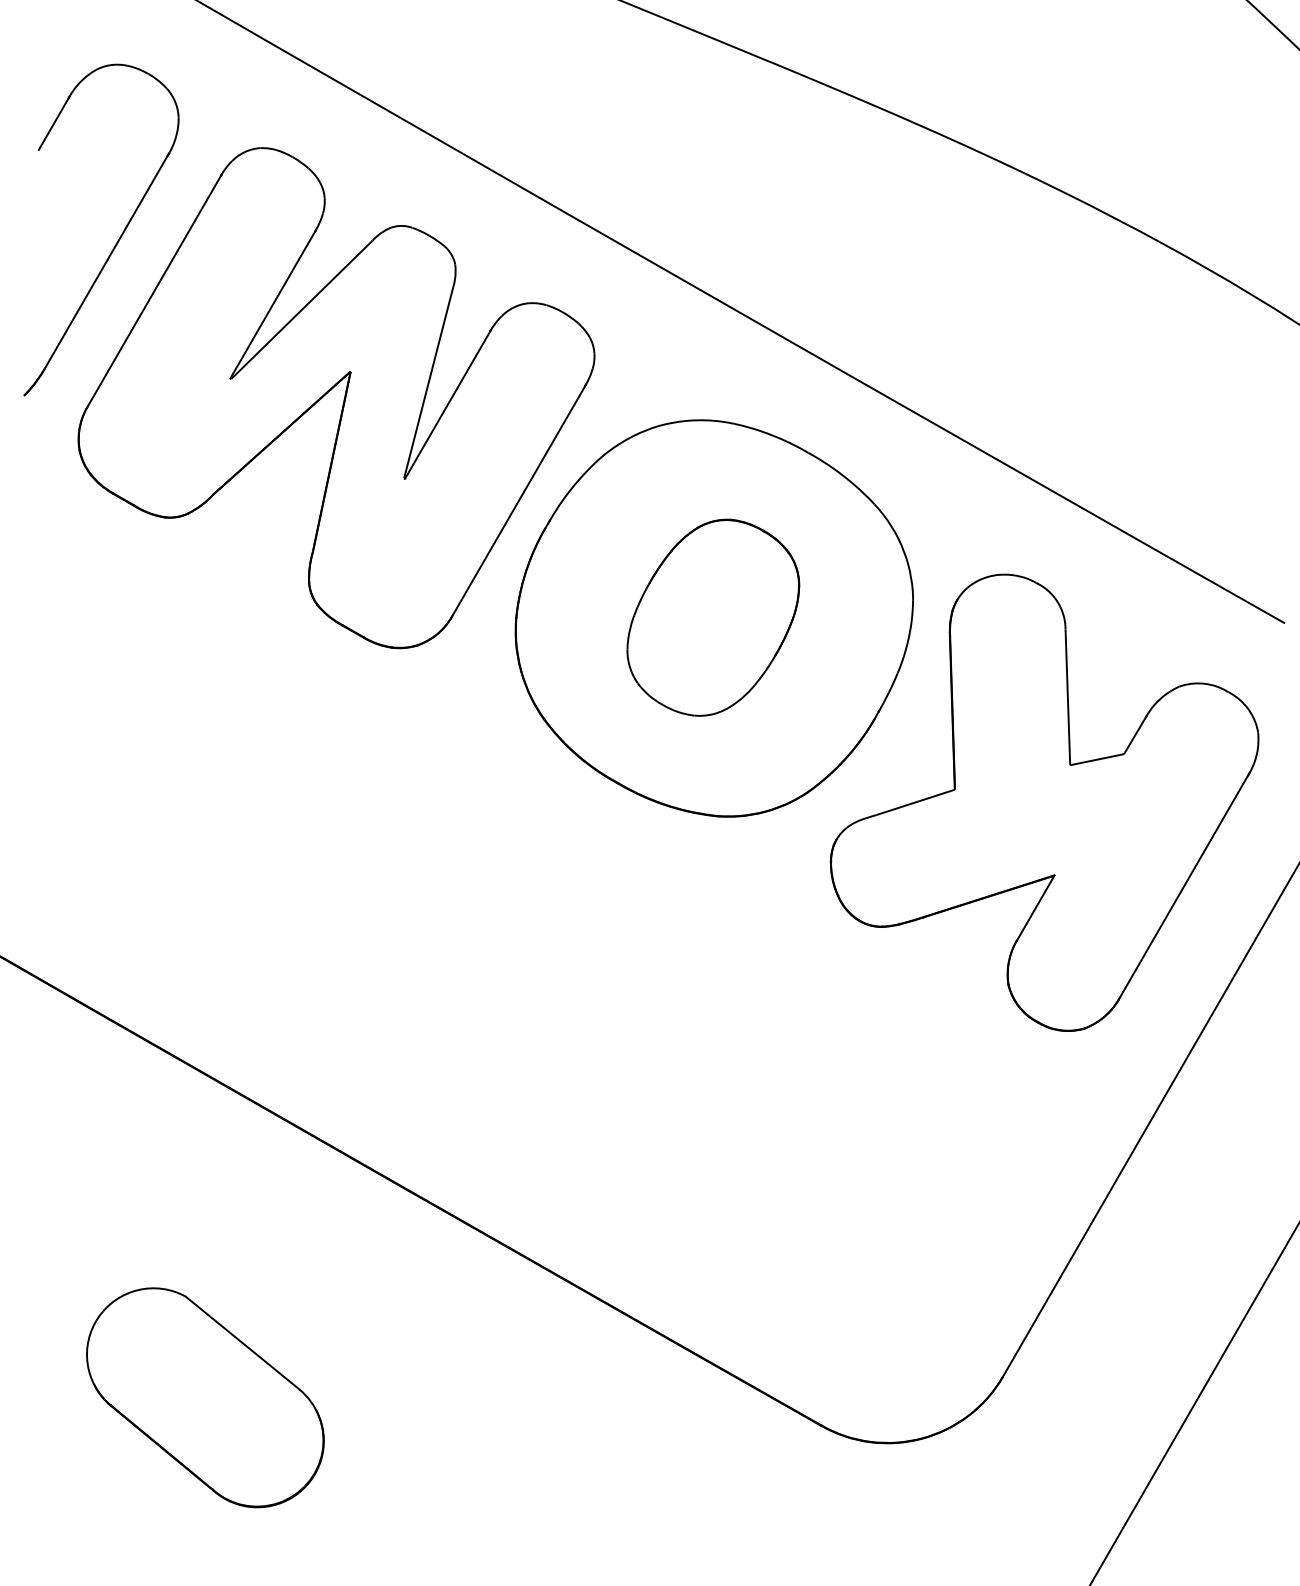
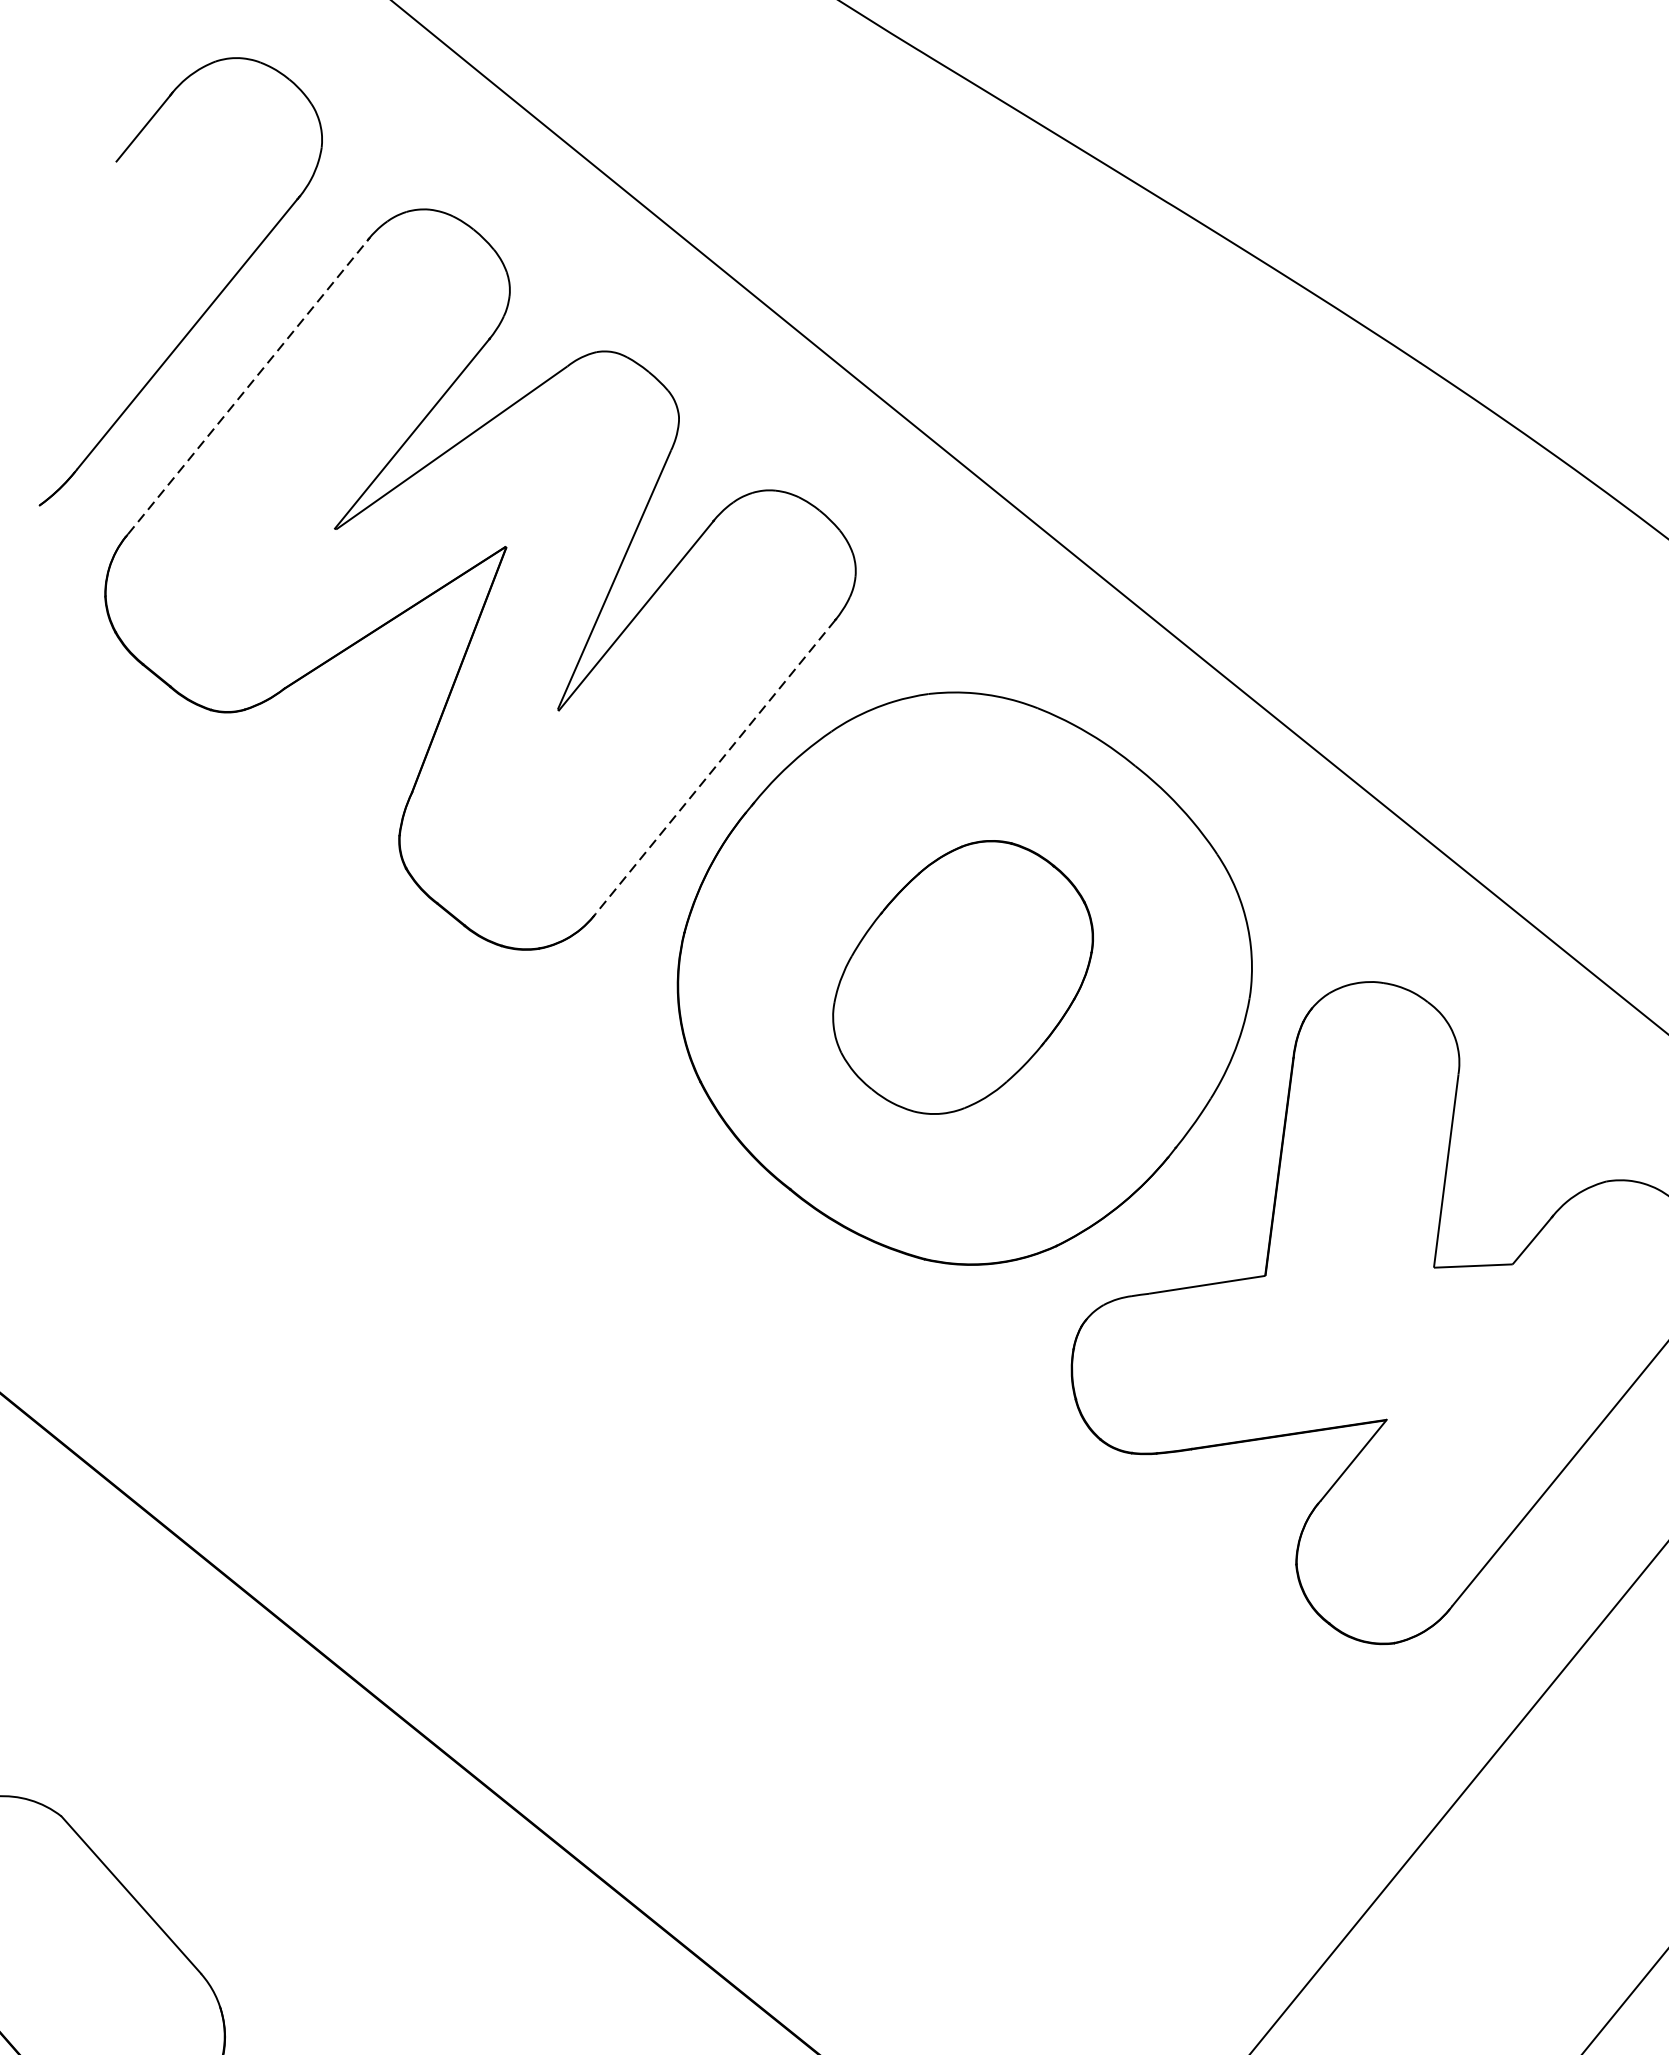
line: (154, 290) -> (247, 386), solid -> dashed
line: (518, 500) -> (714, 767), solid -> dashed

